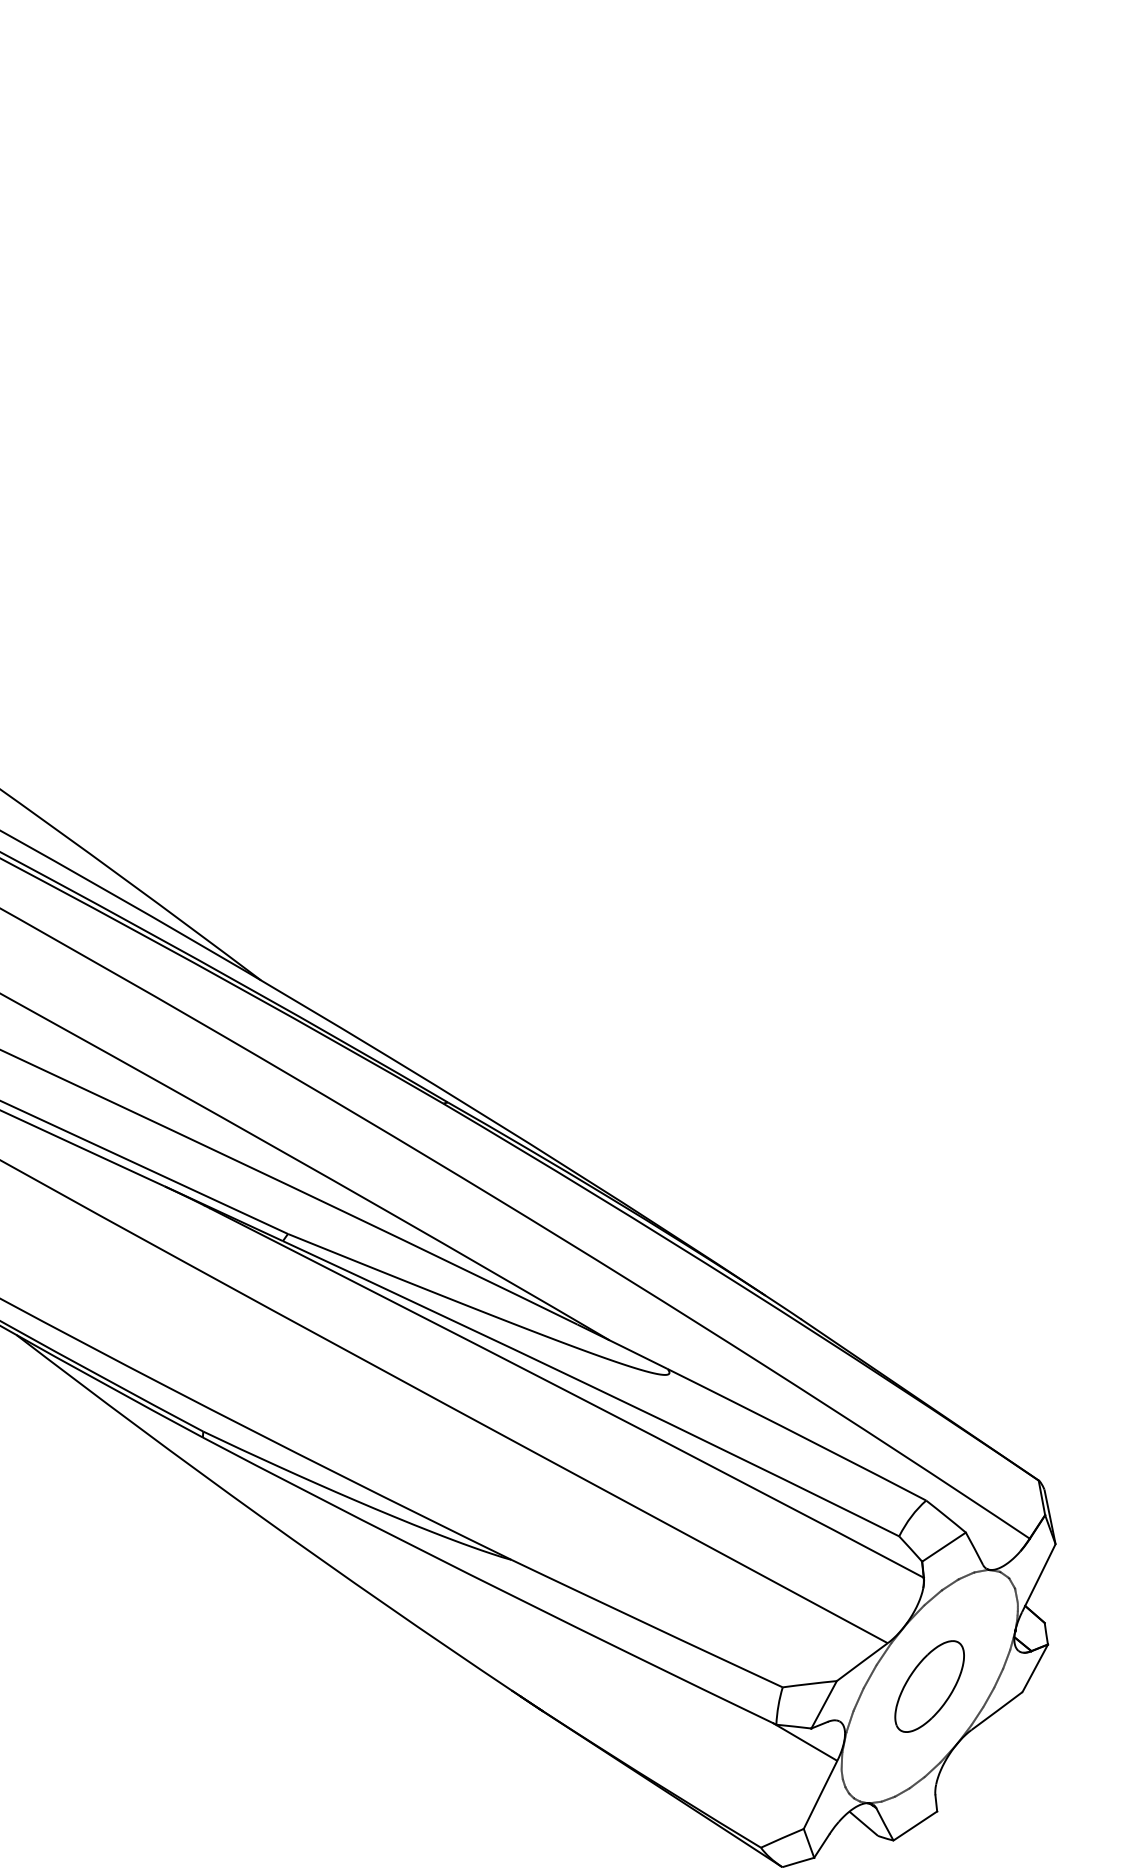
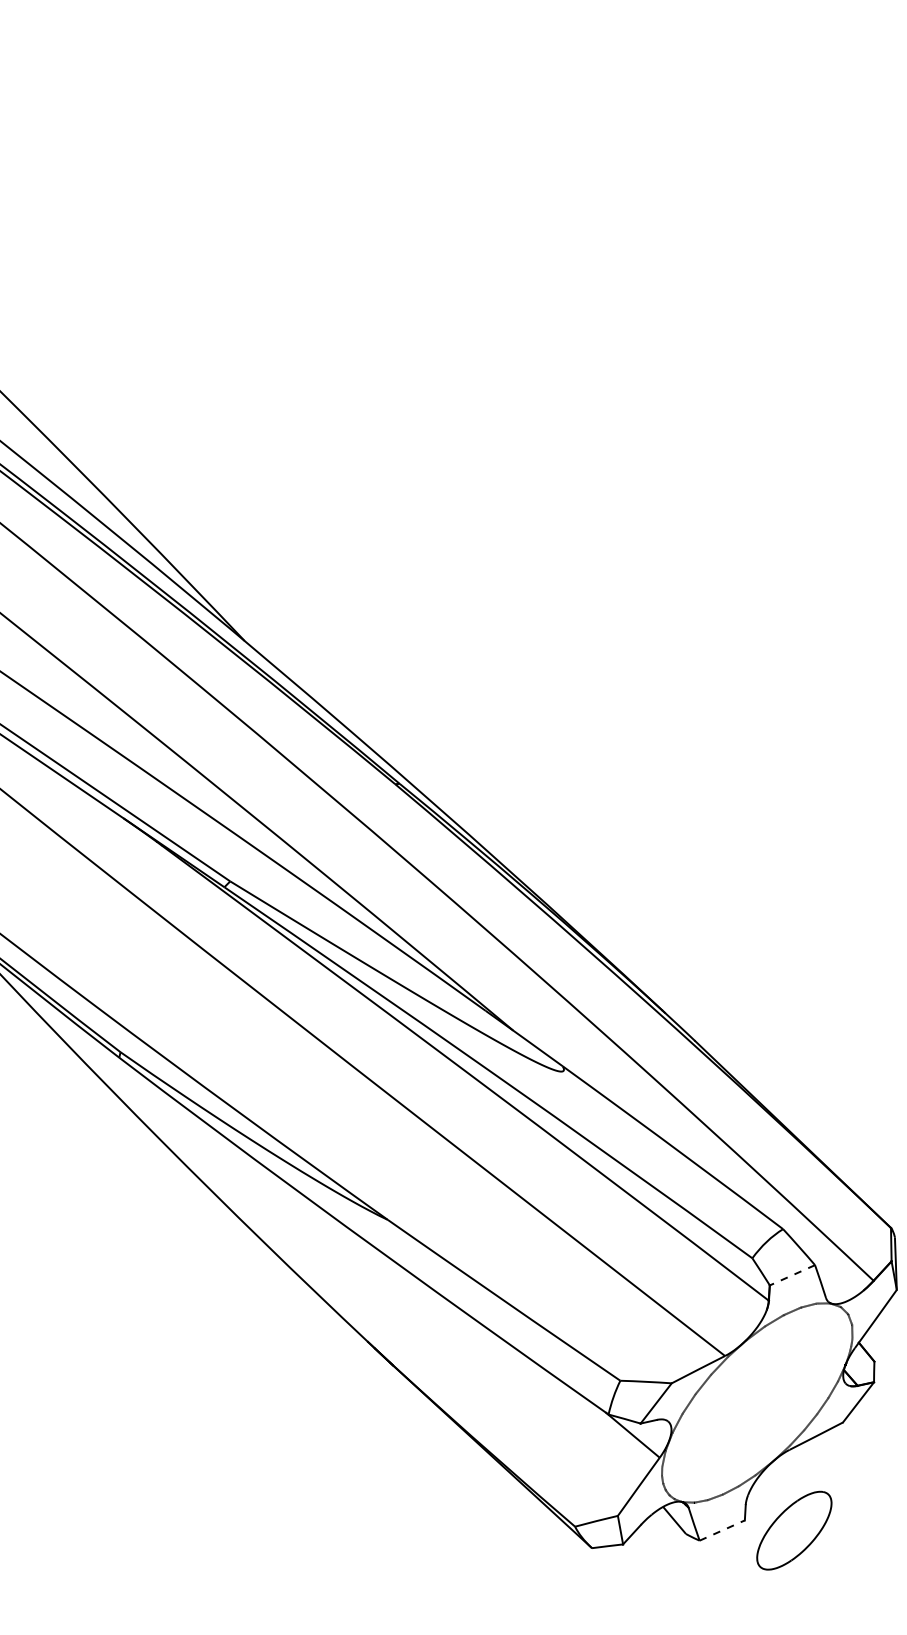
line: (943, 1547) -> (791, 1275), solid -> dashed
part: (929, 1686) -> (794, 1530), moved
line: (915, 1825) -> (722, 1530), solid -> dashed

